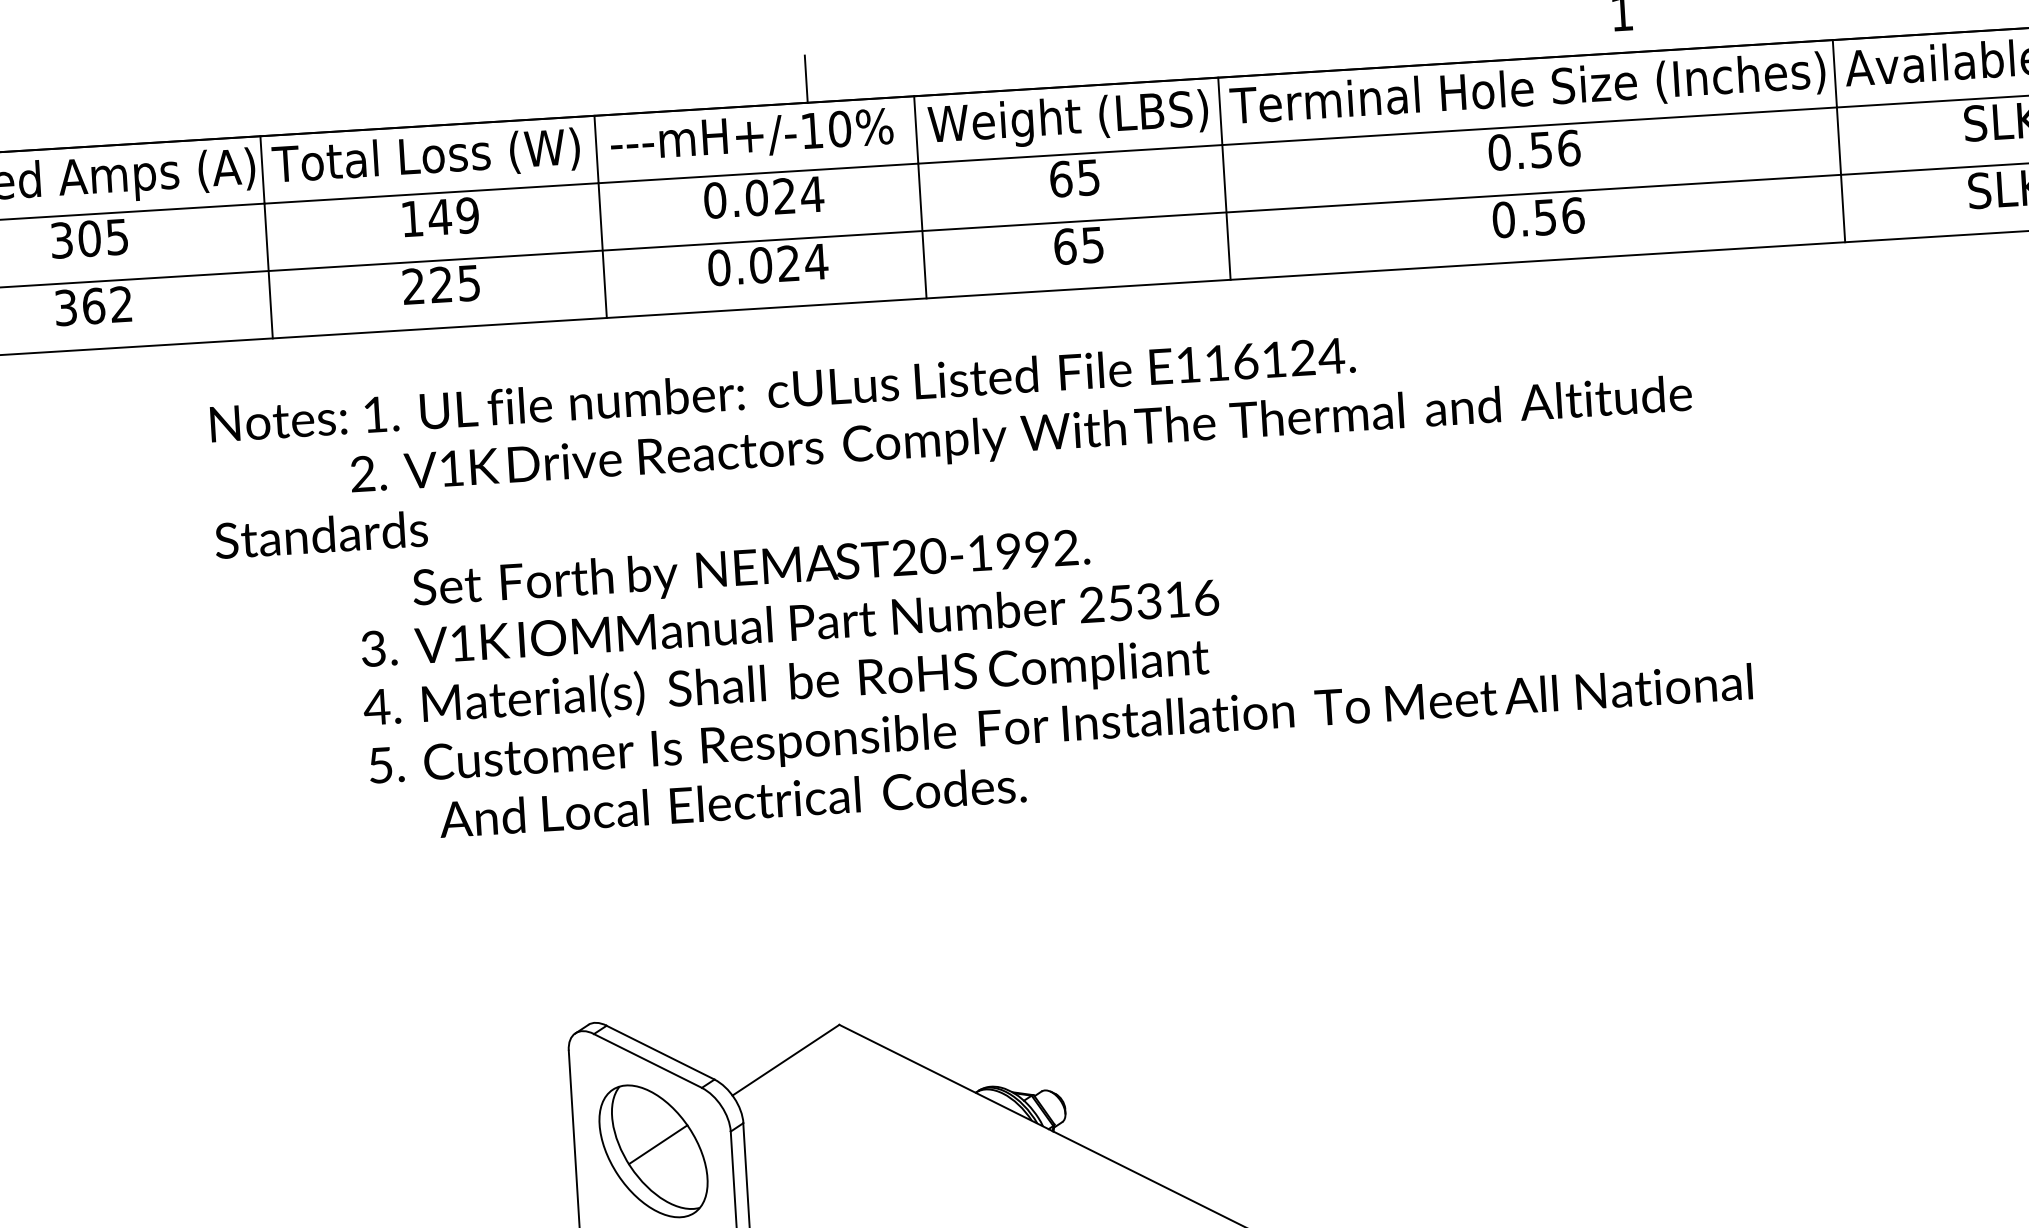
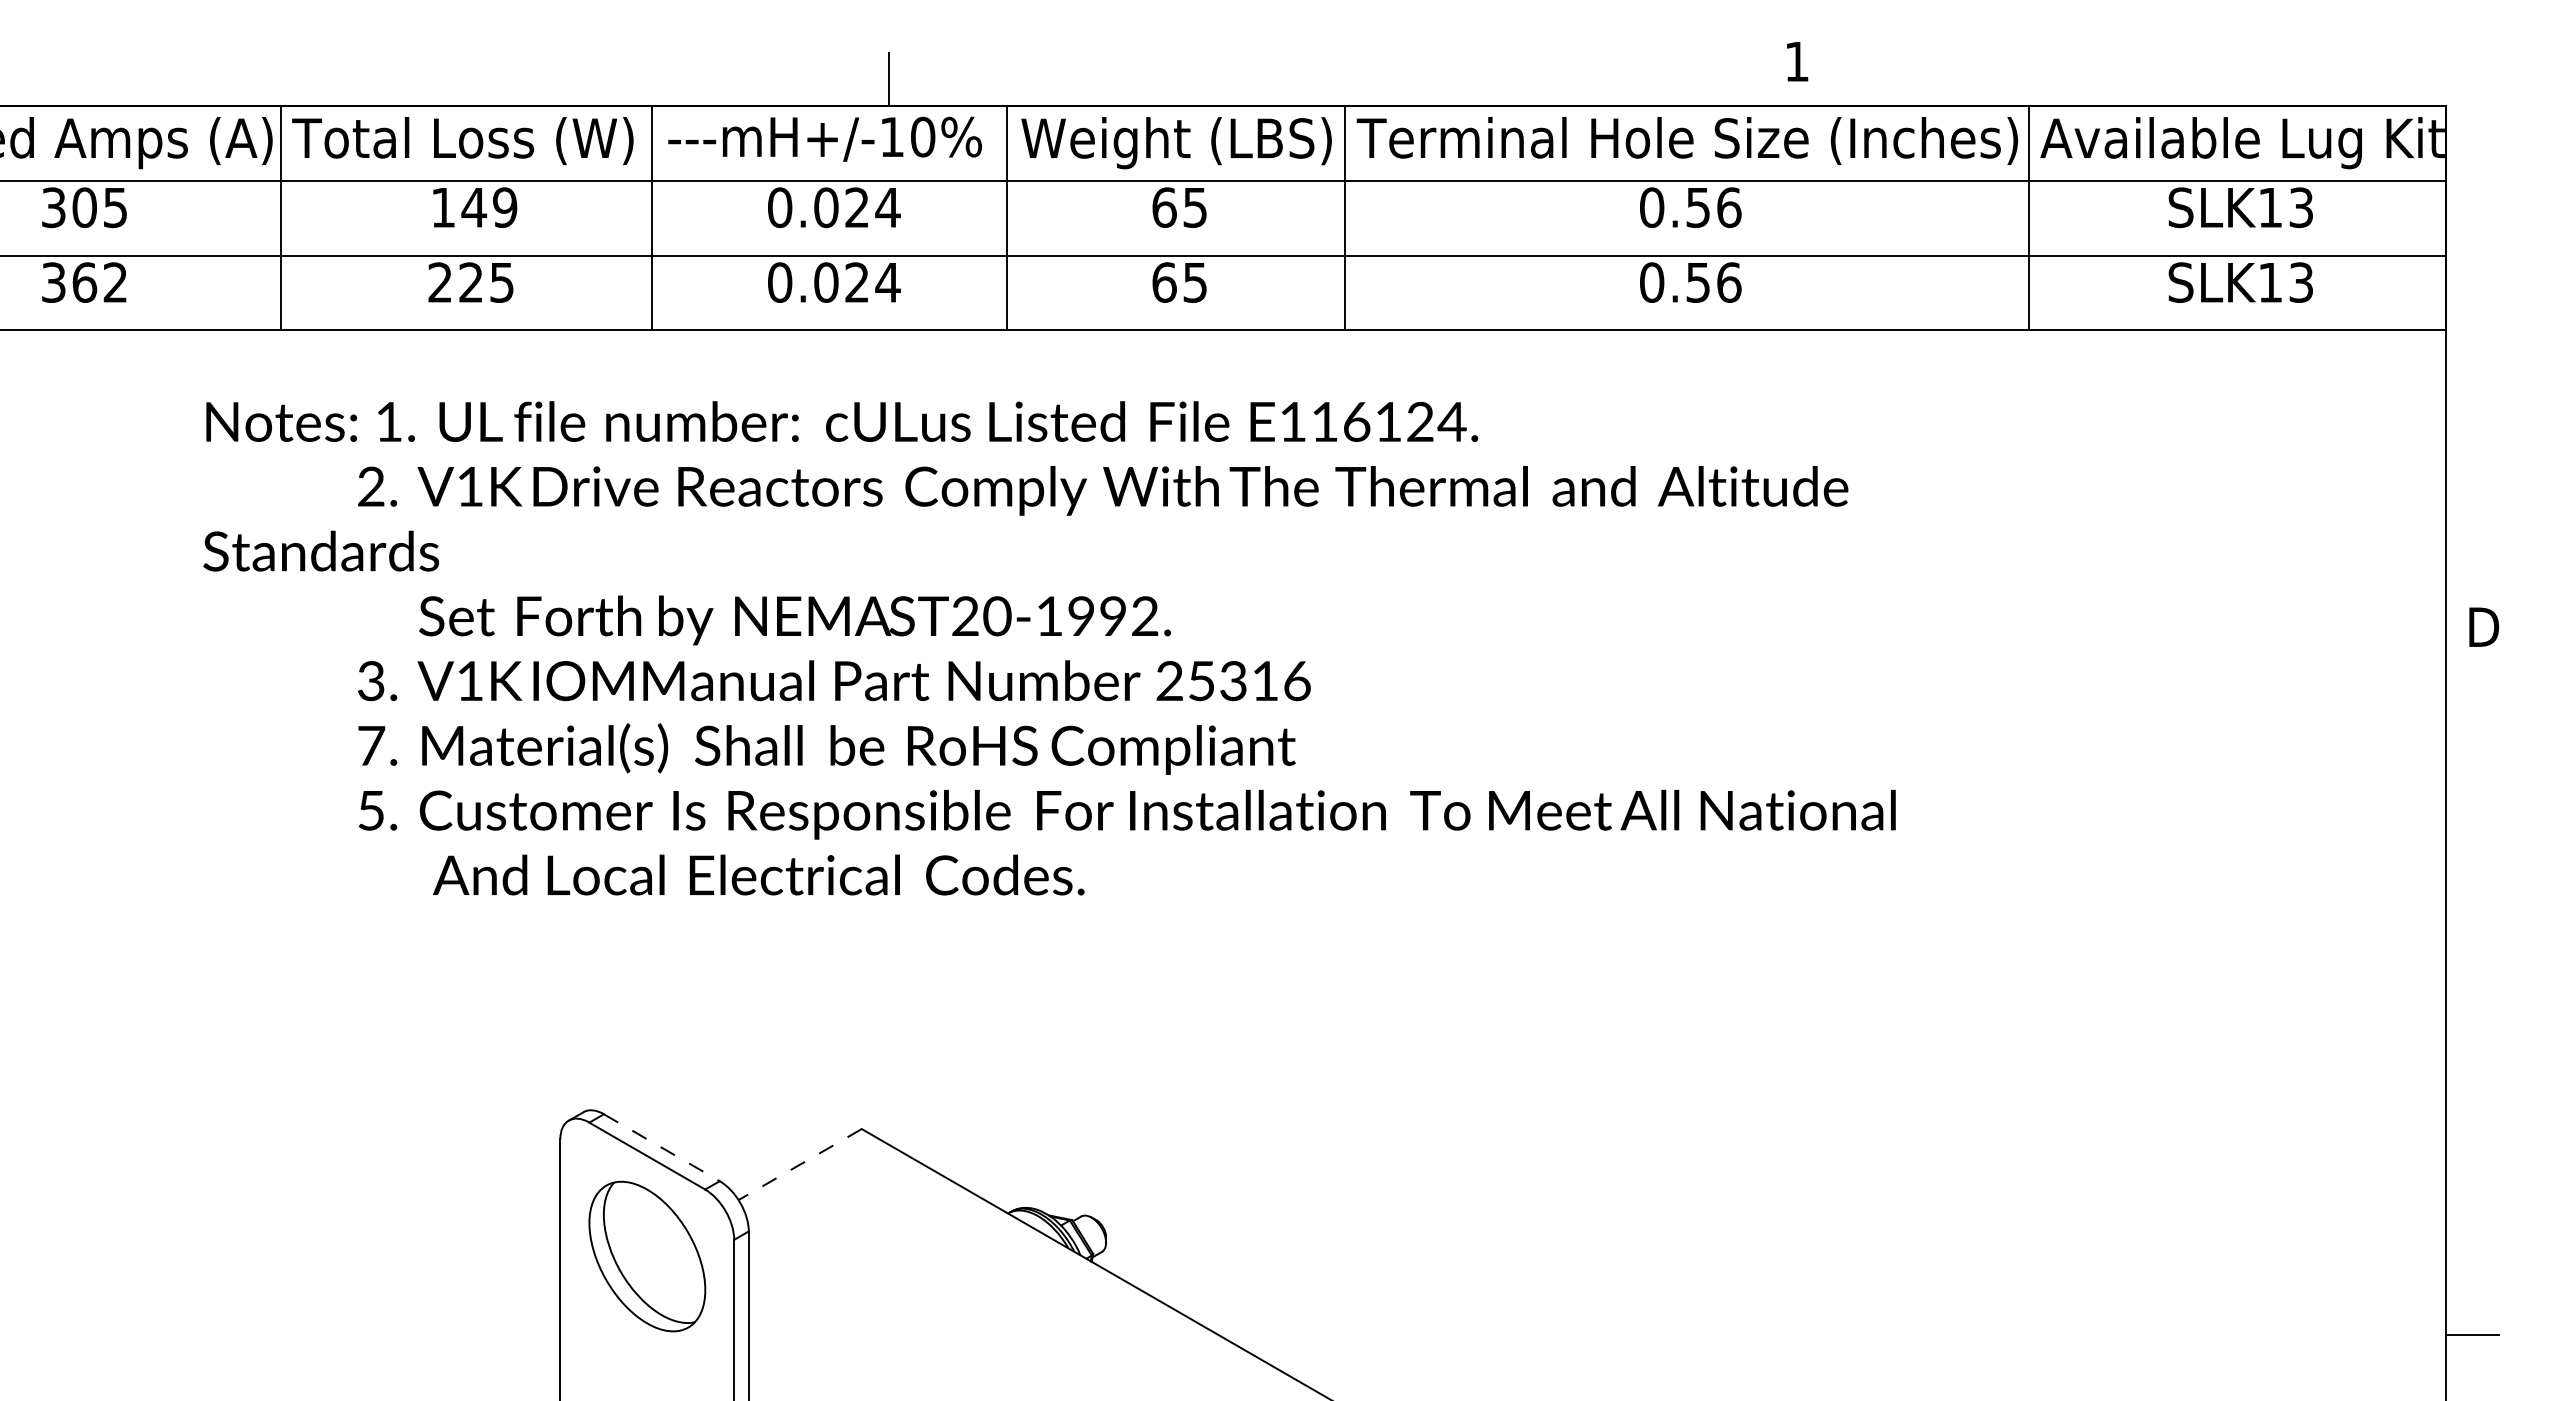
text: (376, 706) -> (370, 745), 4. -> 7.
line: (660, 1052) -> (661, 1147), solid -> dashed
line: (785, 1060) -> (799, 1164), solid -> dashed
line: (657, 1144) -> (652, 1249), removed

